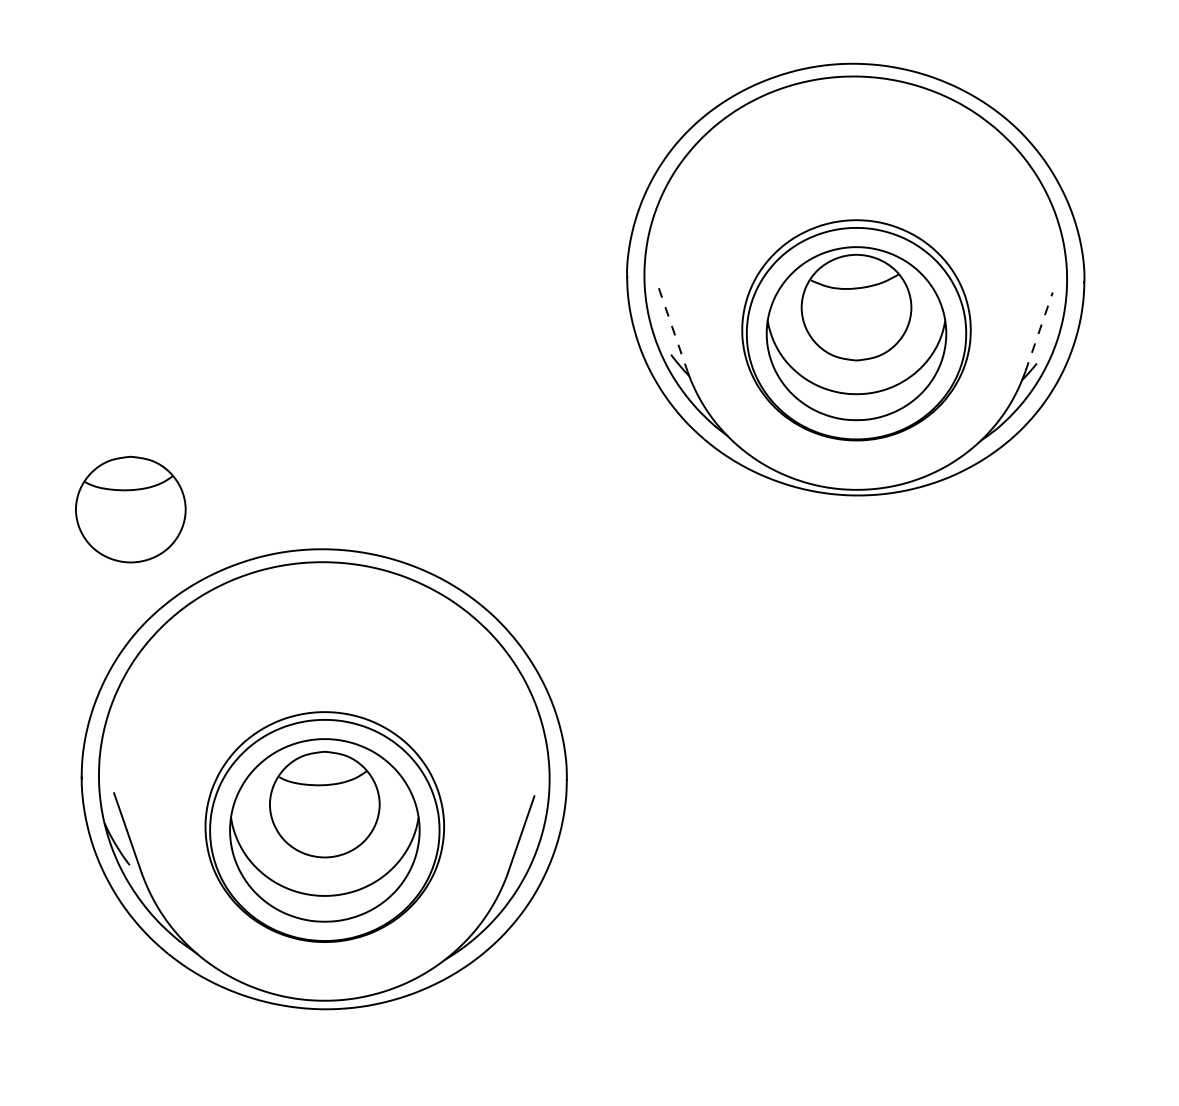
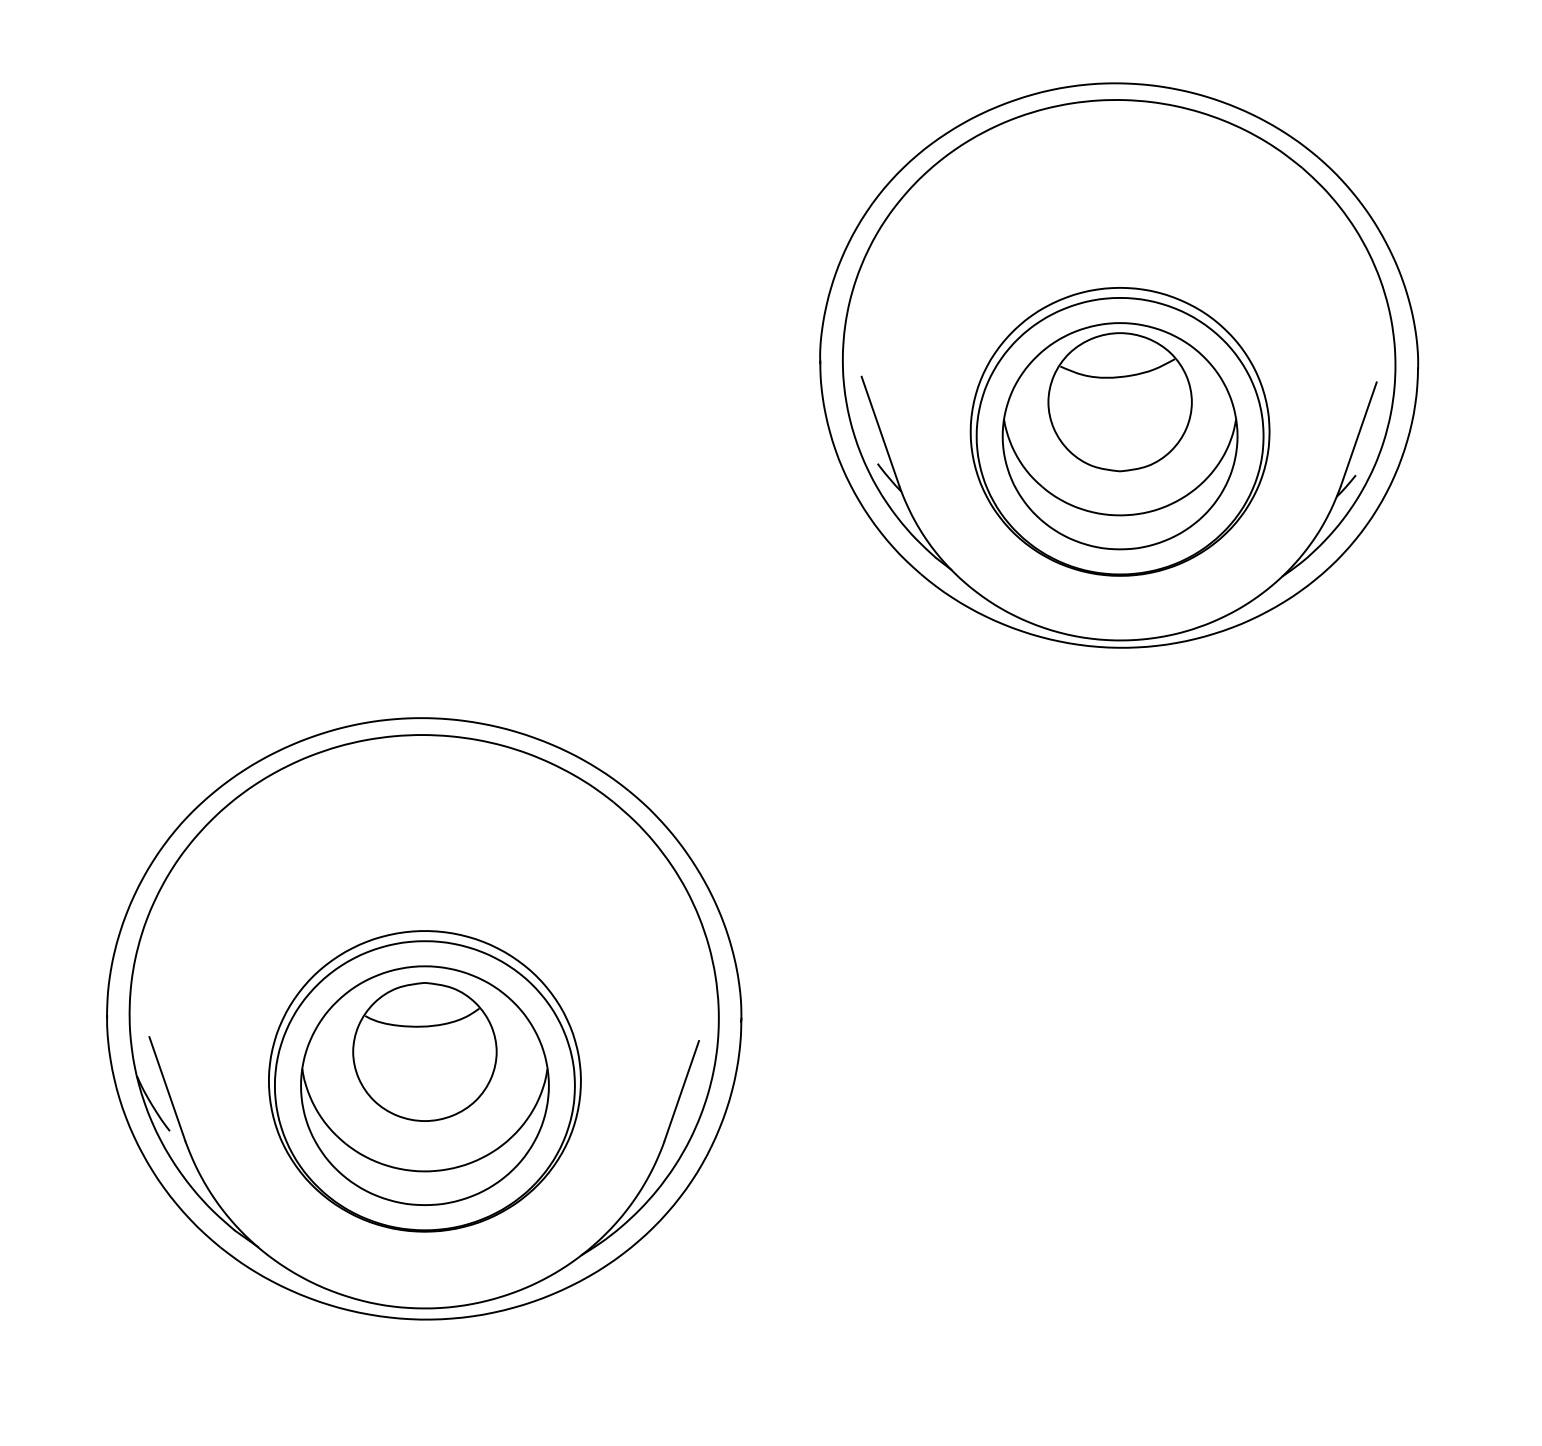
line: (673, 330) -> (880, 432), dashed -> solid
line: (1039, 332) -> (1359, 434), dashed -> solid
part: (130, 509) -> (170, 666), removed

